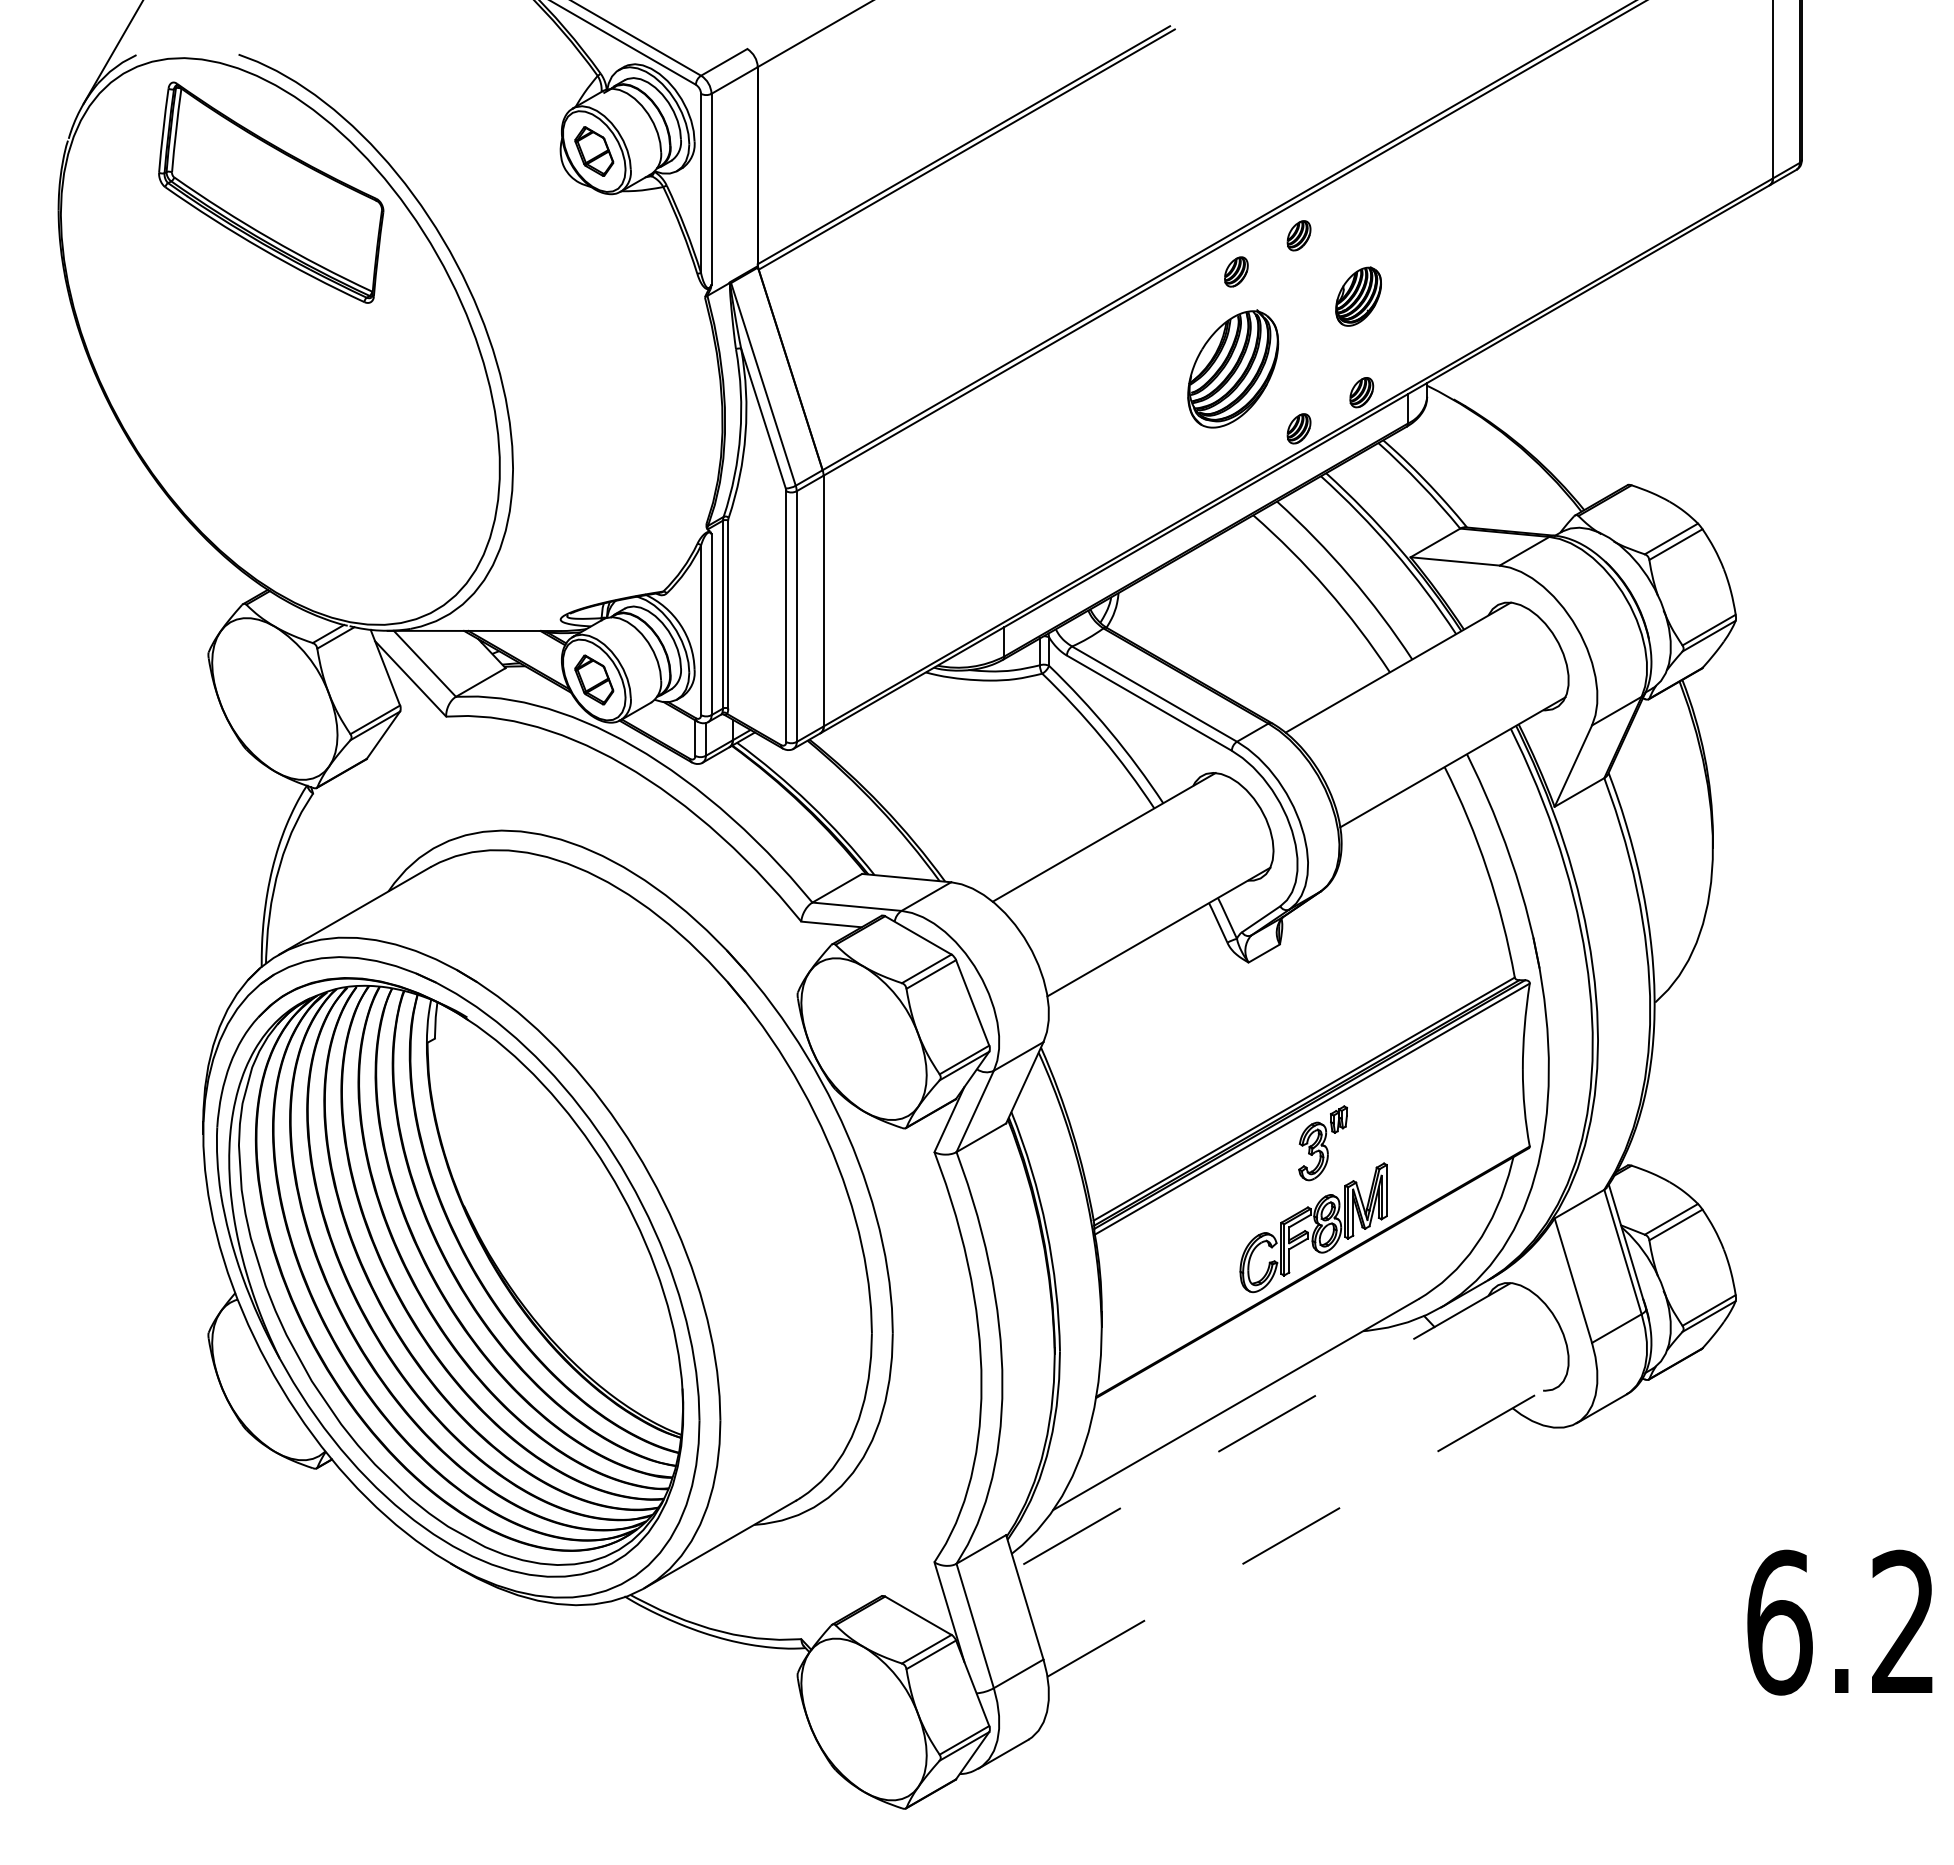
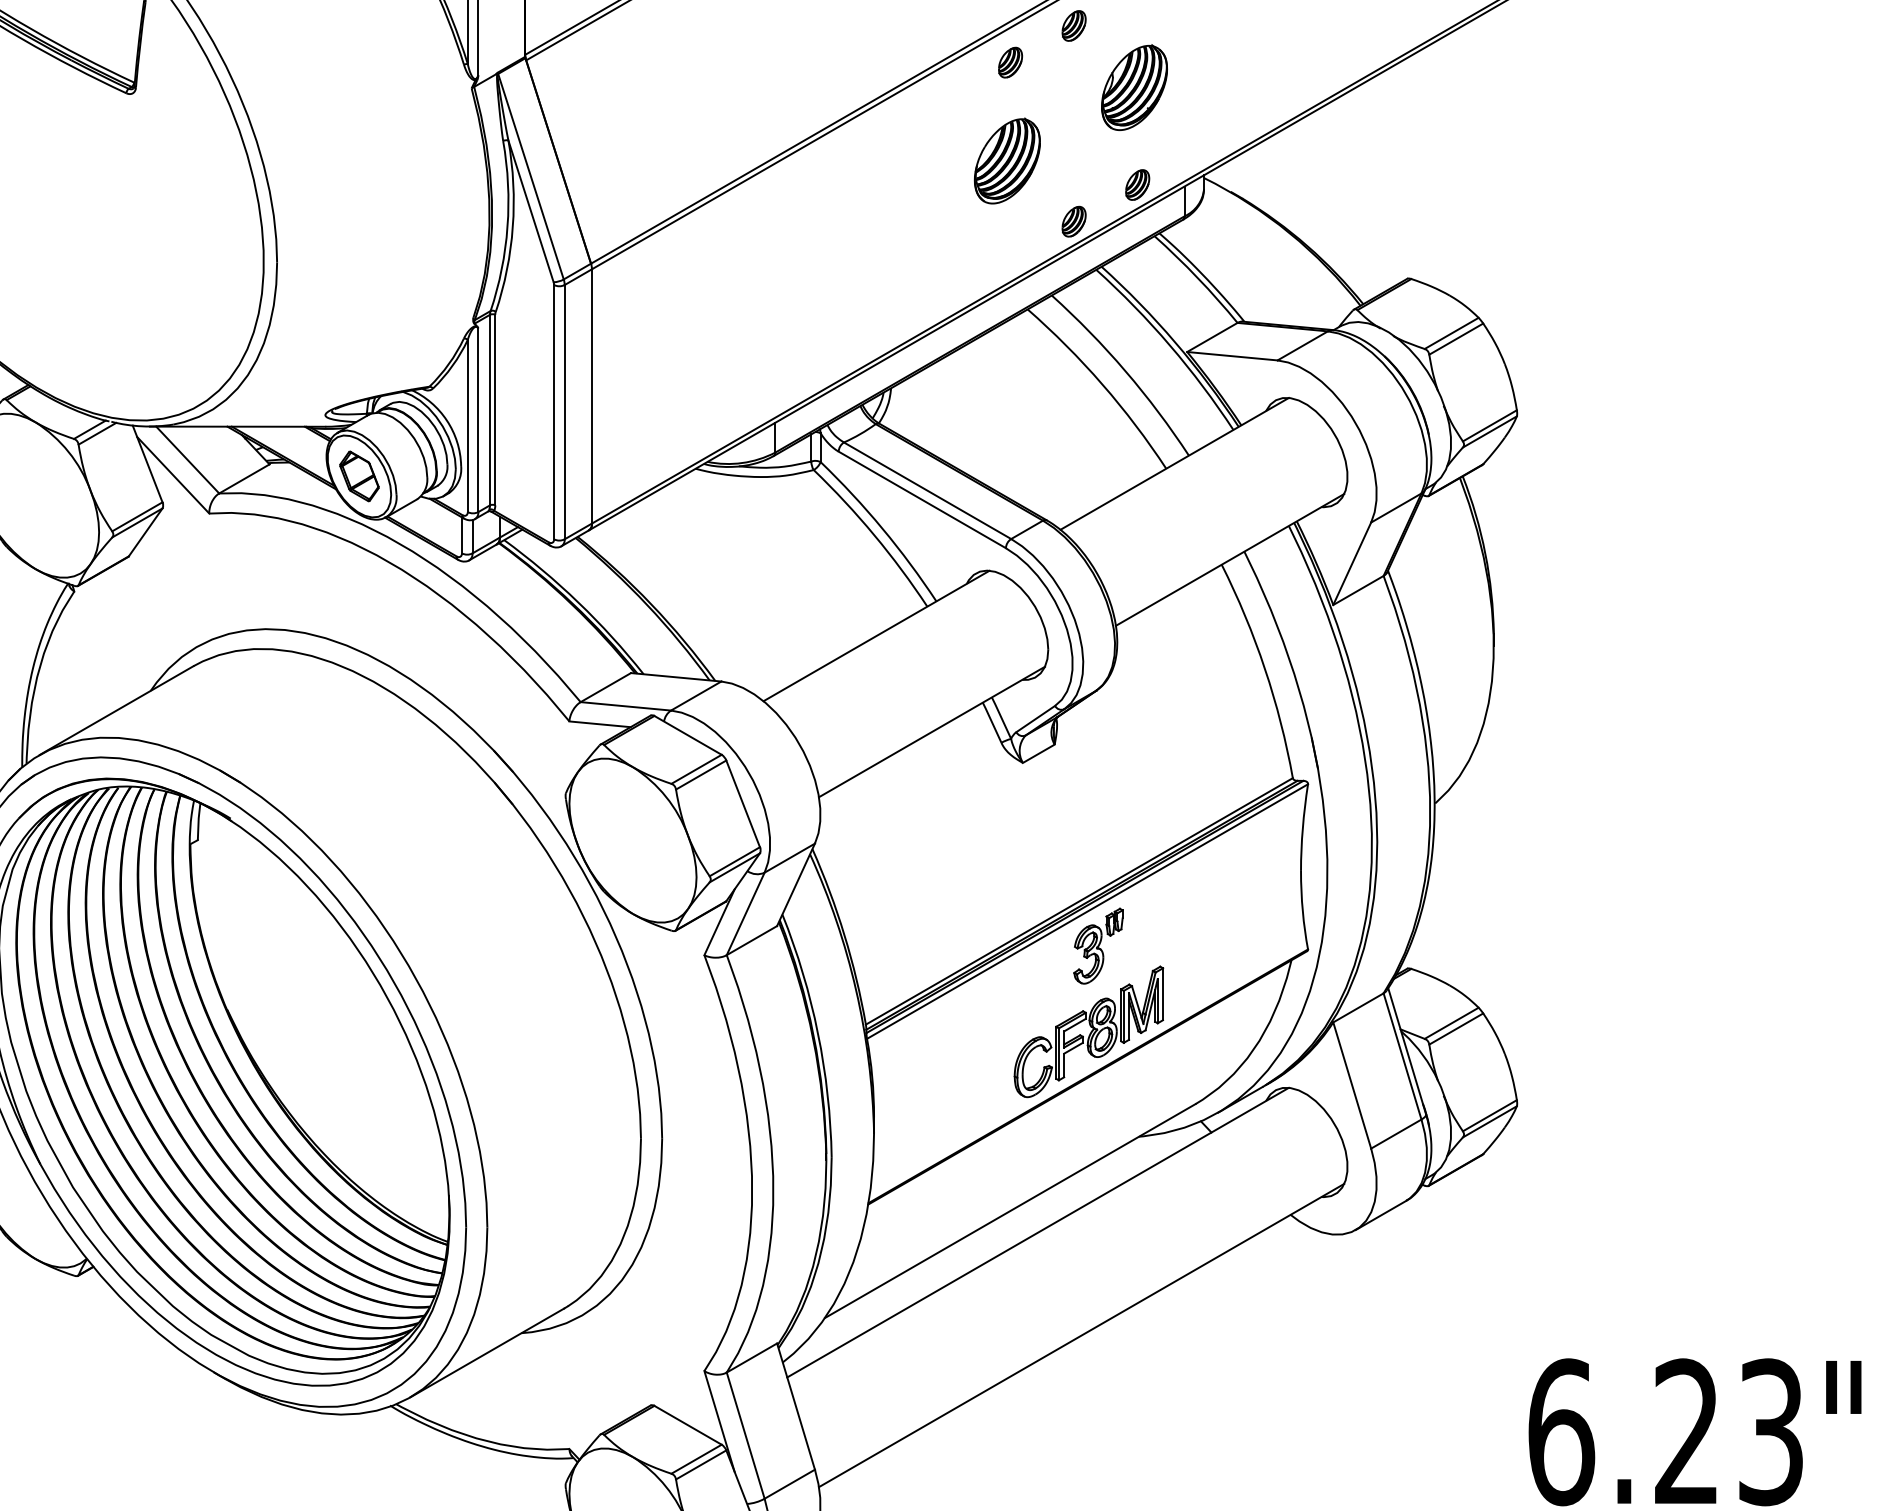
part: (1358, 296) -> (1134, 87), size x1.43
part: (1233, 368) -> (1007, 160), size x0.71
line: (1263, 1425) -> (1038, 1232), dashed -> solid
line: (1306, 1526) -> (1081, 1334), dashed -> solid

